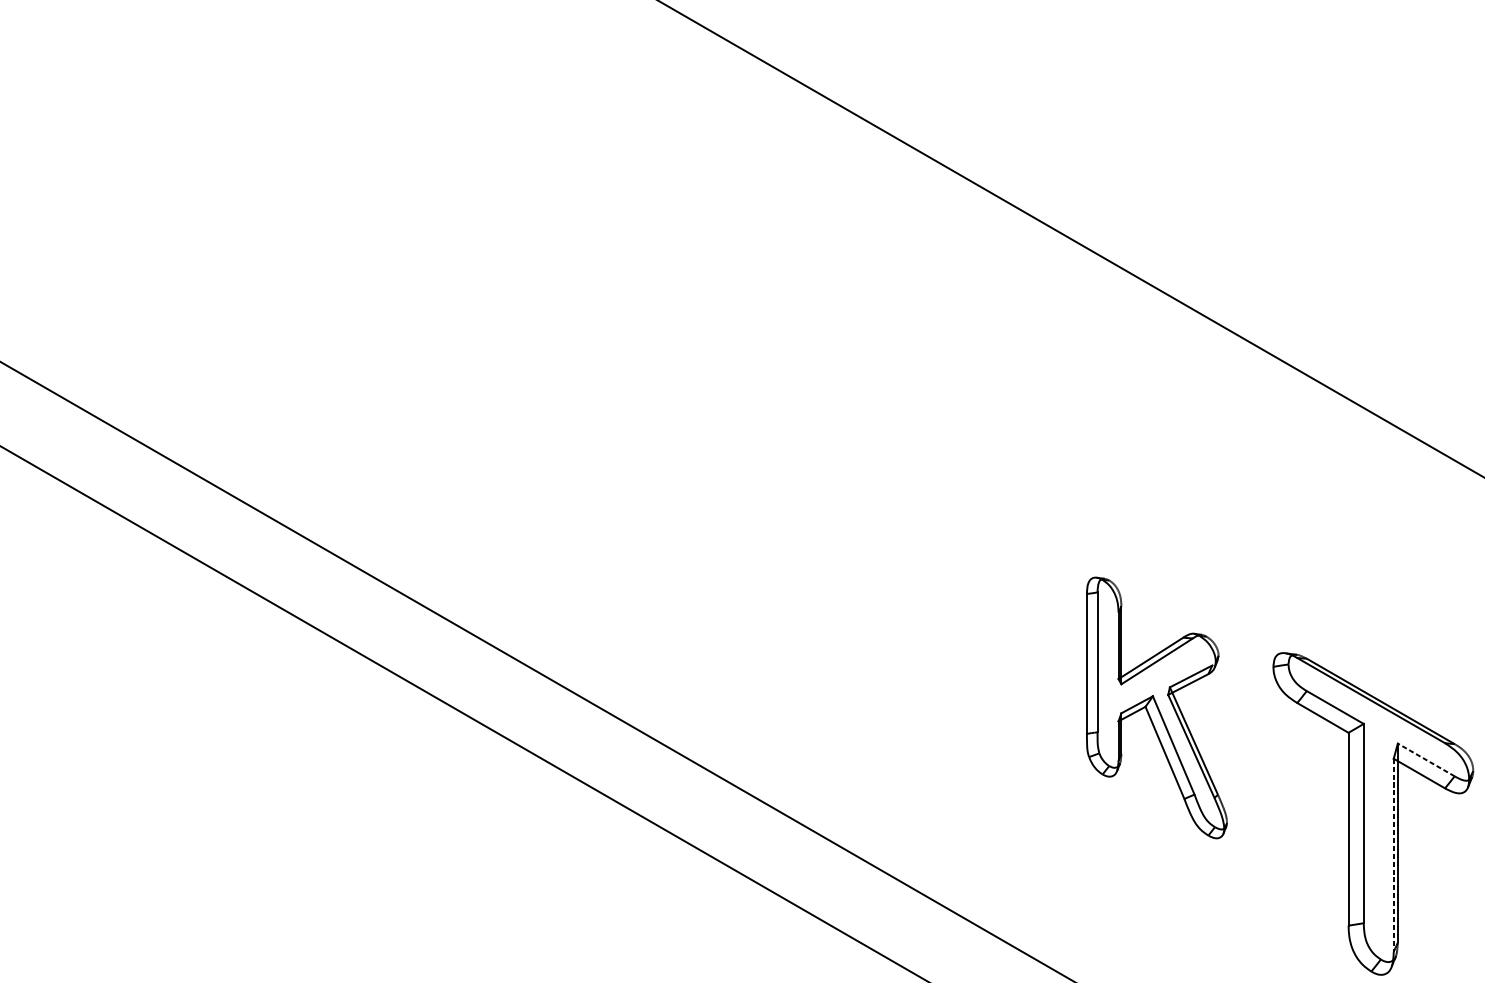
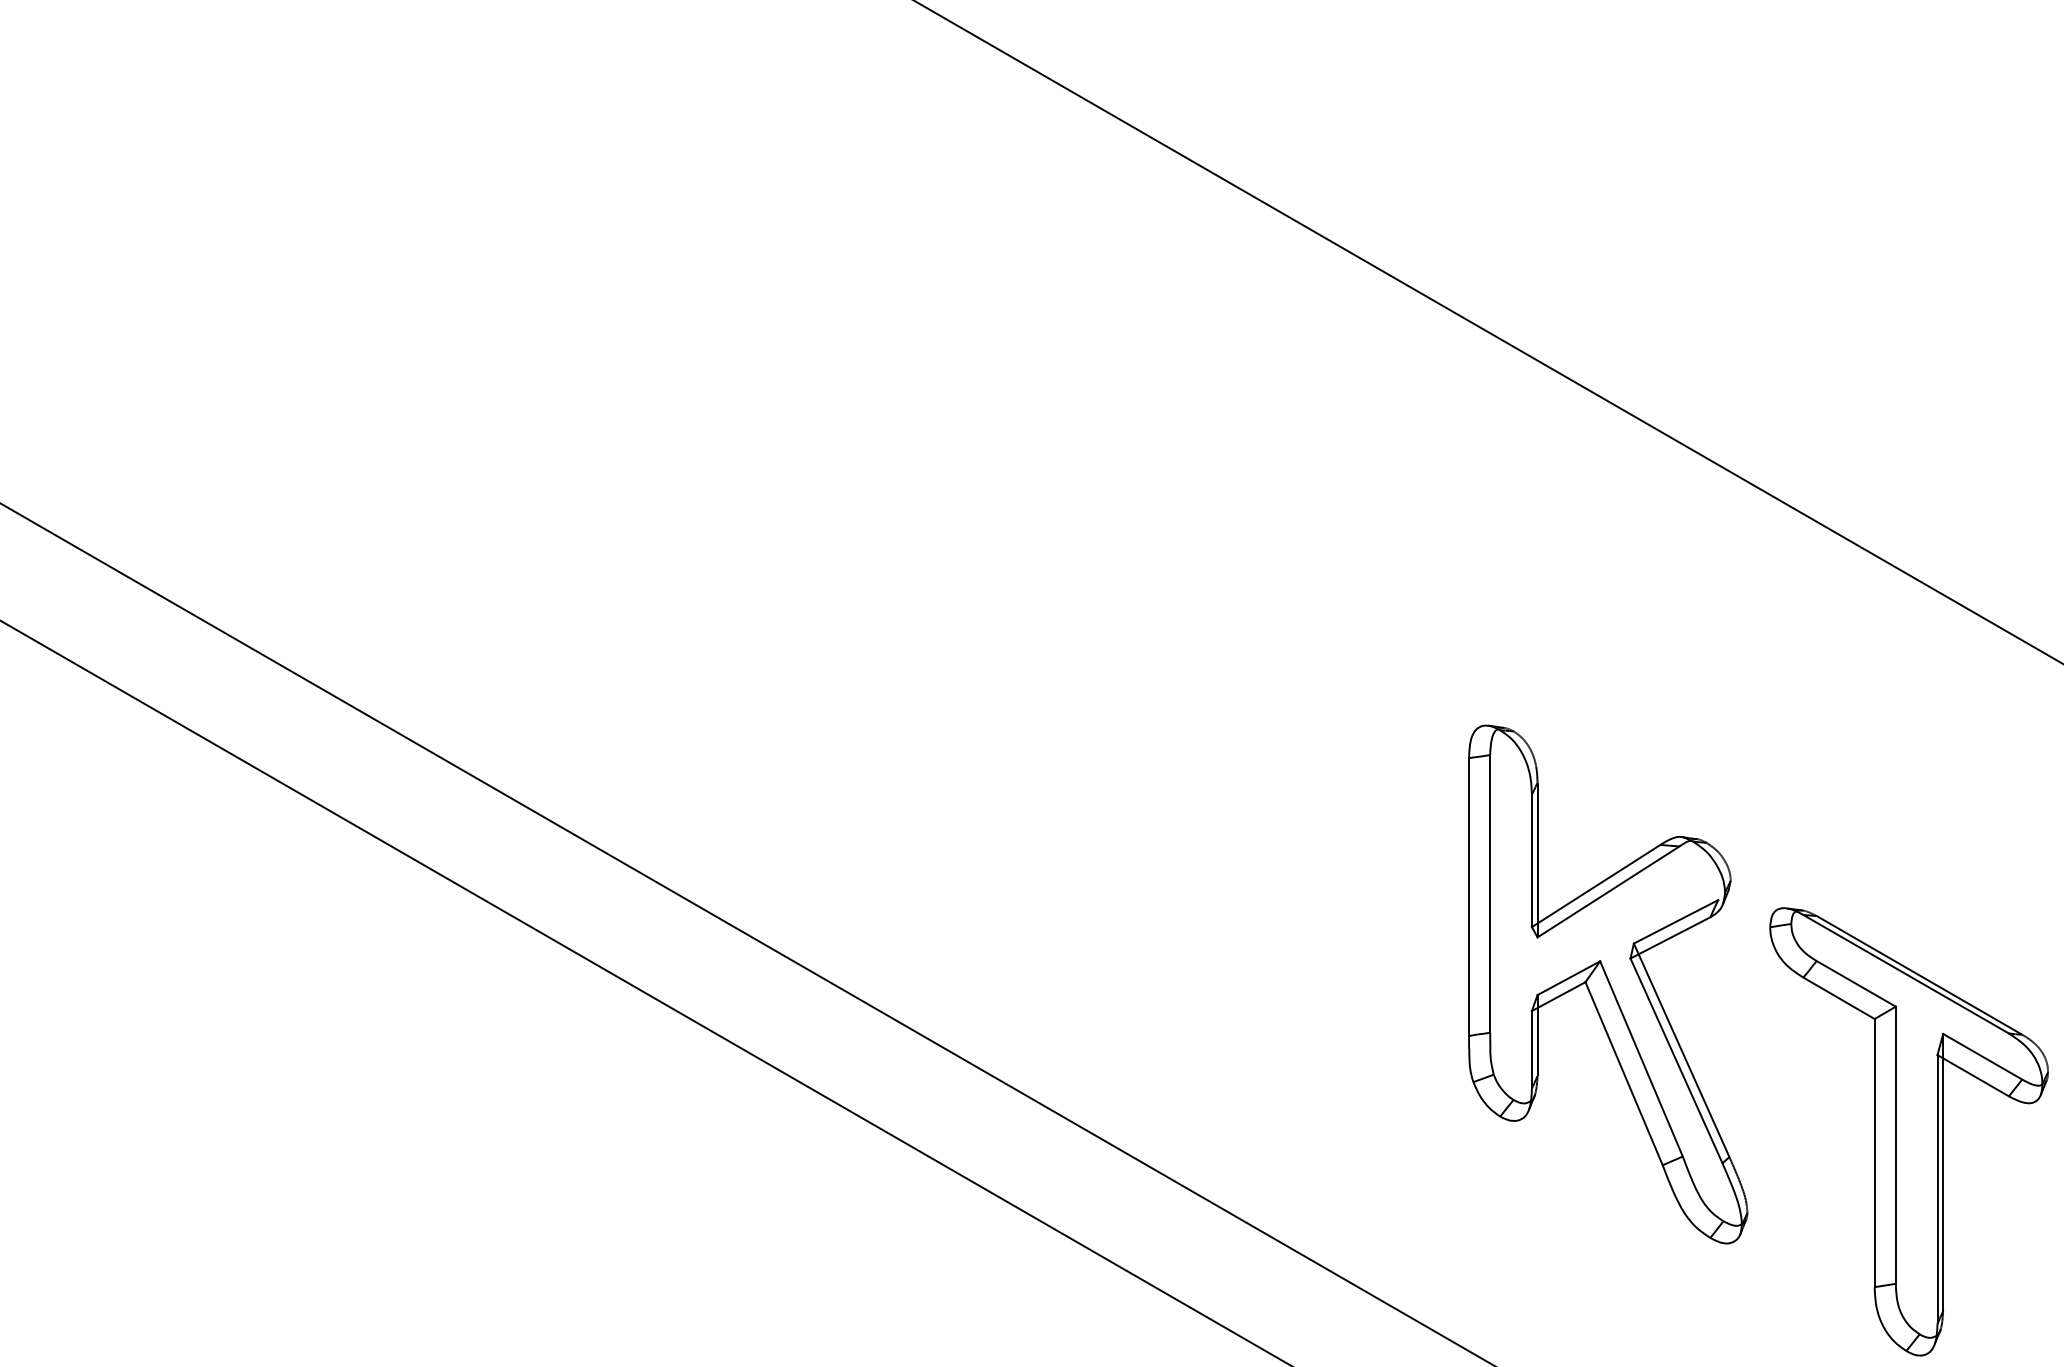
part: (1157, 707) -> (1608, 984), size x1.43
line: (1426, 759) -> (1982, 1056), dashed -> solid
line: (1393, 855) -> (1937, 1189), dashed -> solid

